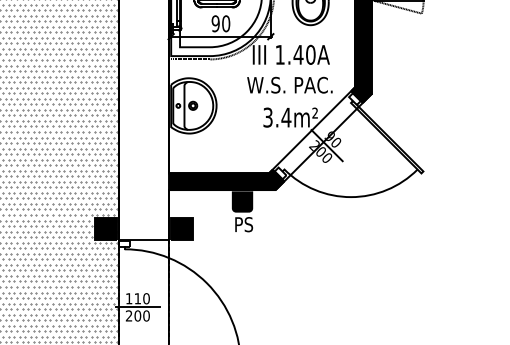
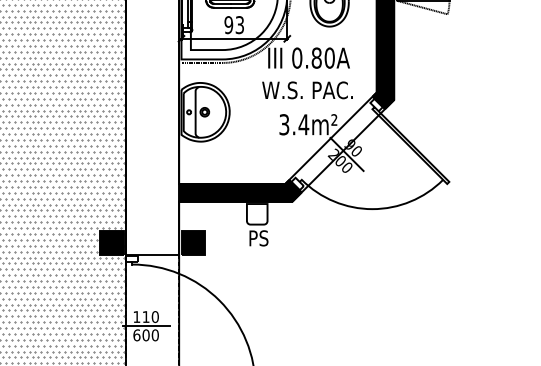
text: (226, 23) -> (240, 24), 90 -> 93
text: (289, 54) -> (307, 57), 1.40A -> 0.80A
fill: (242, 201) -> (257, 213), removed
text: (128, 315) -> (136, 334), 200 -> 600

